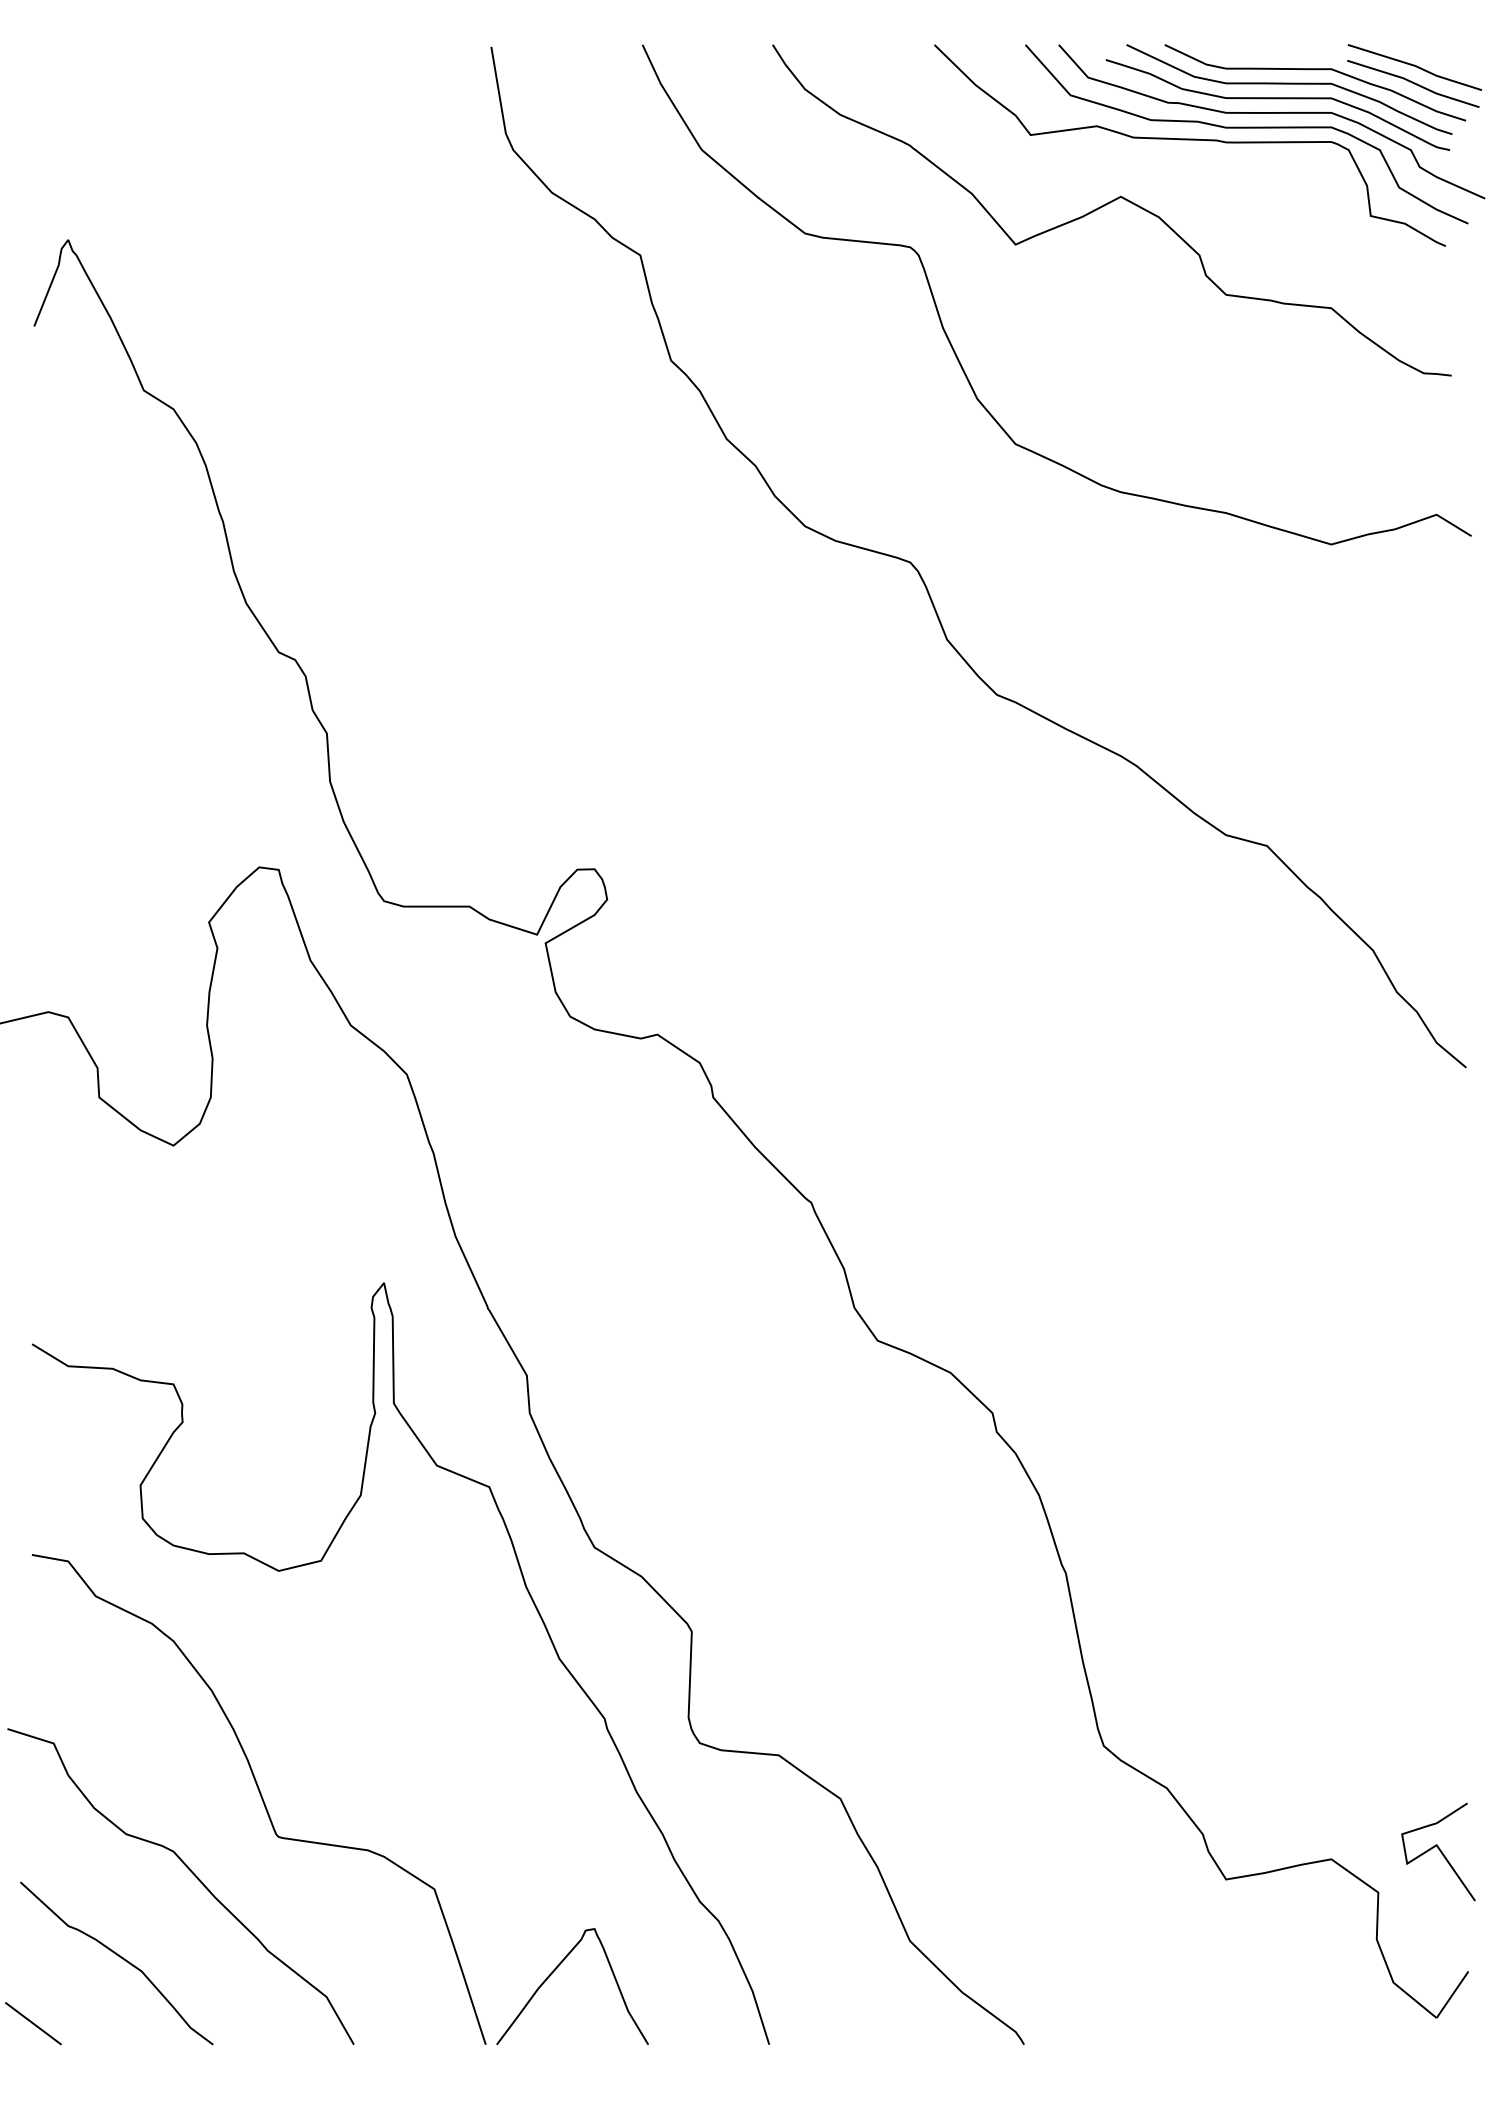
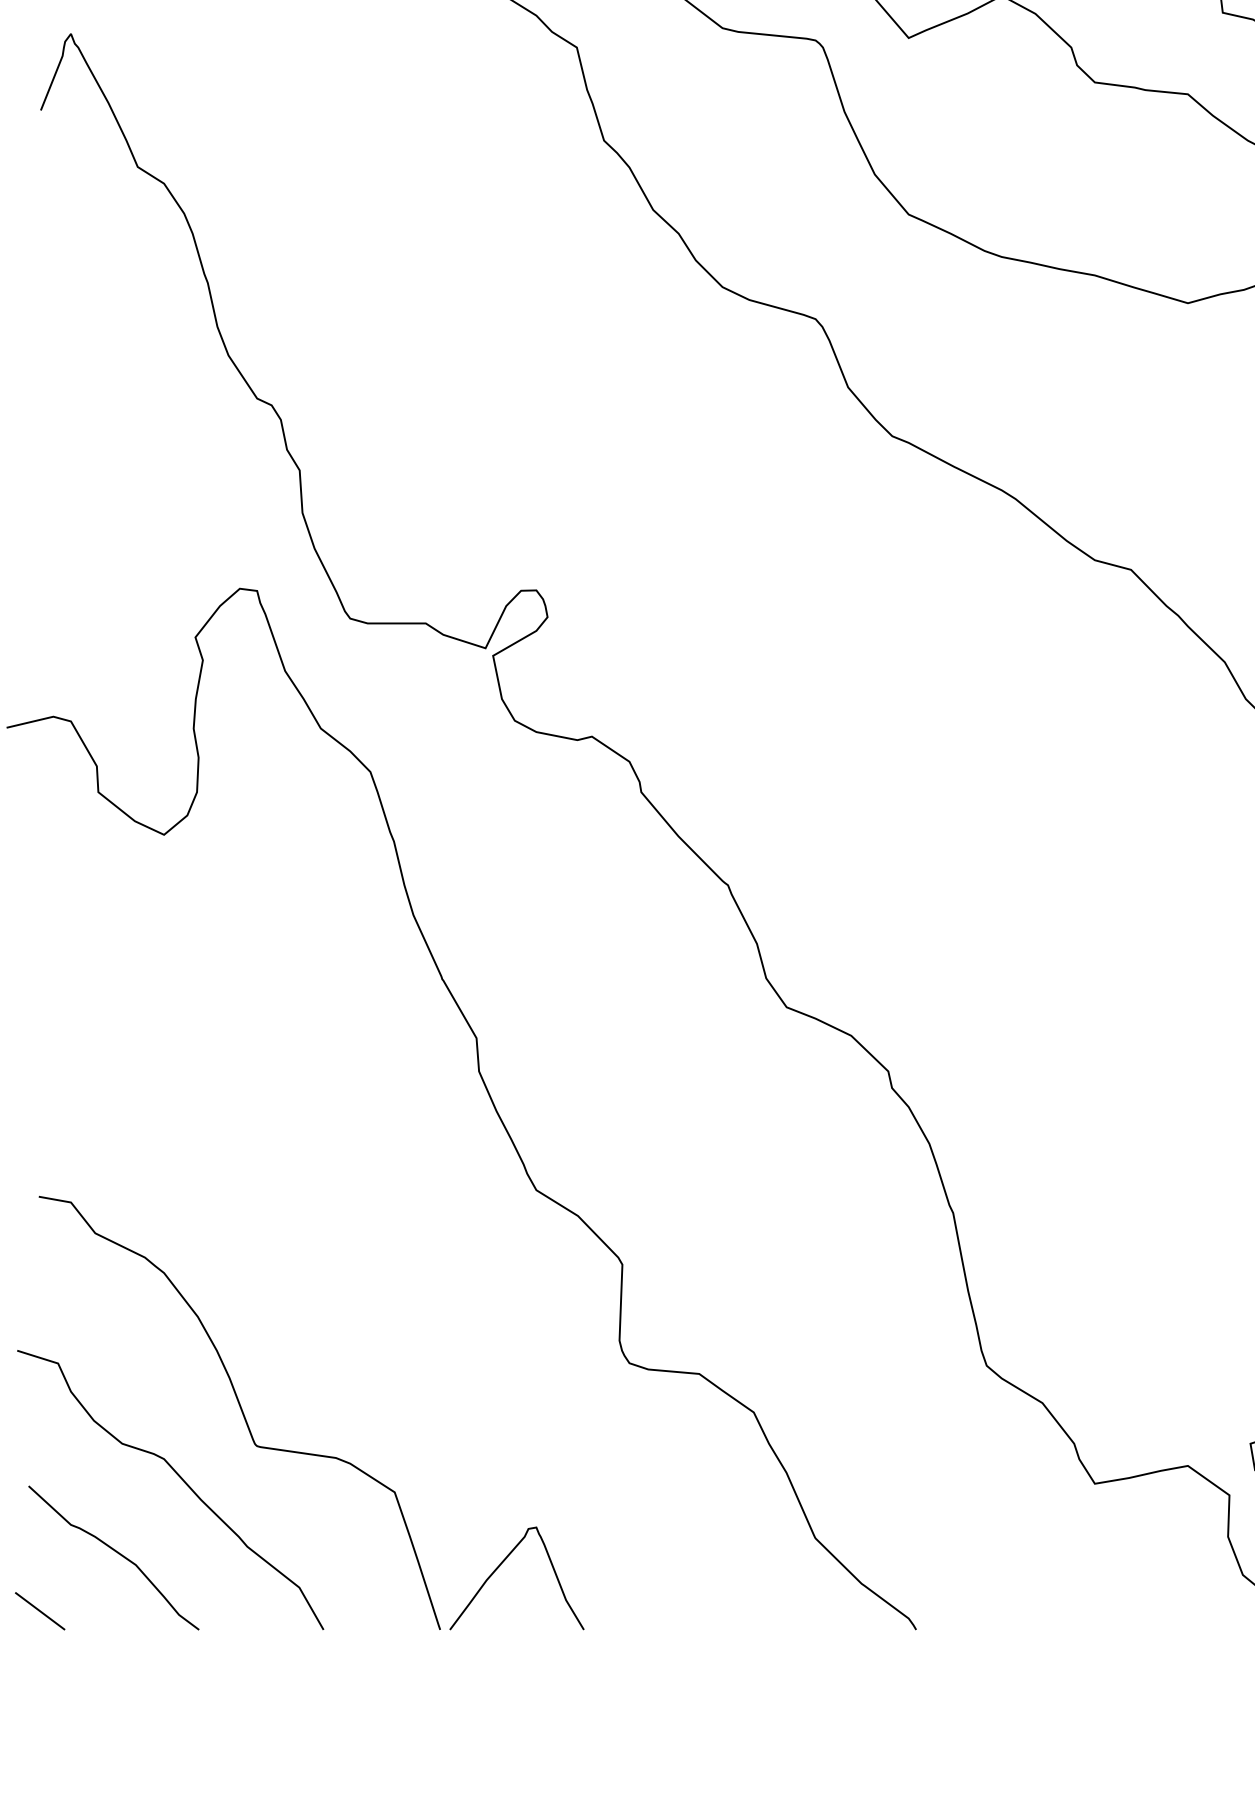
curve: (321, 1561) -> (294, 1202), removed

